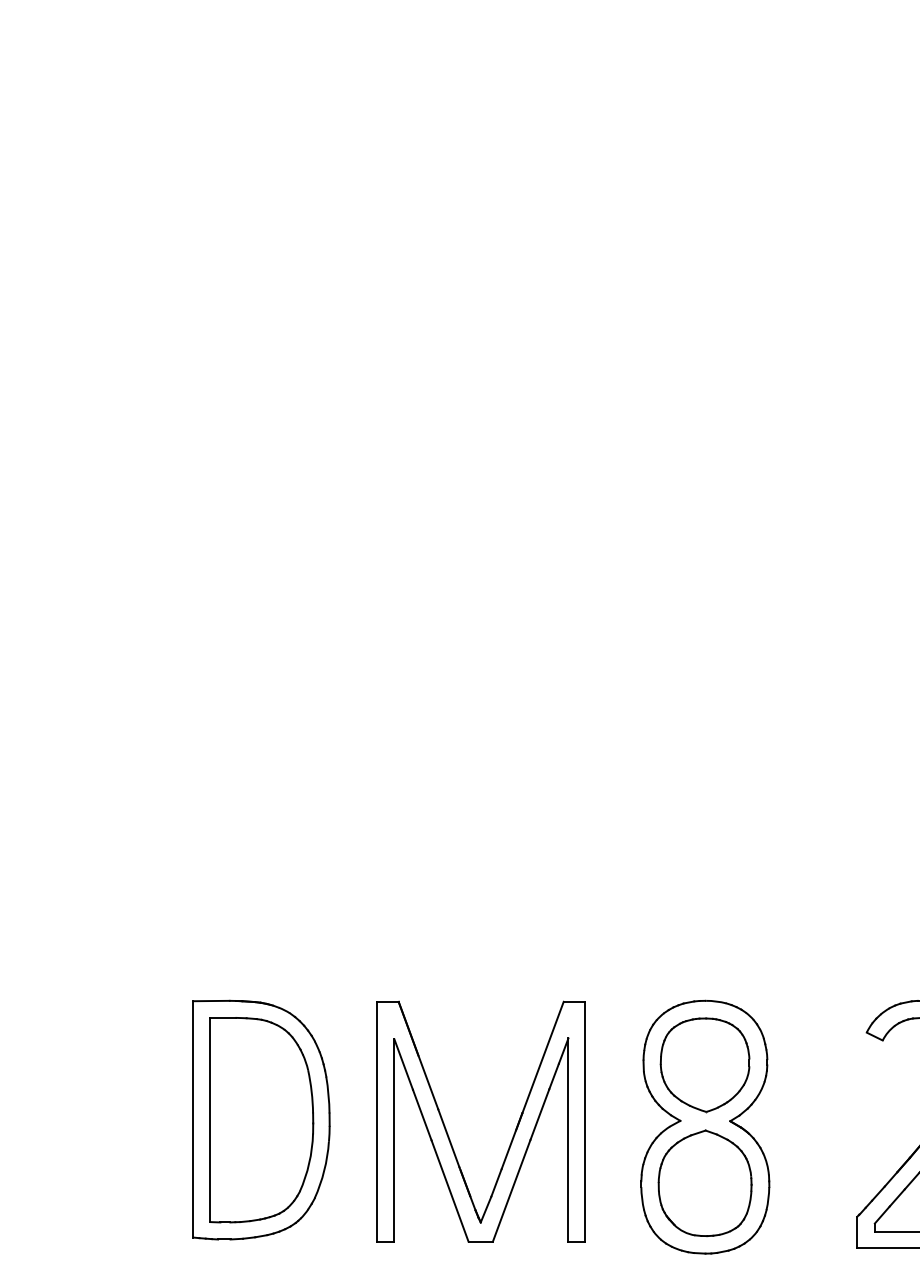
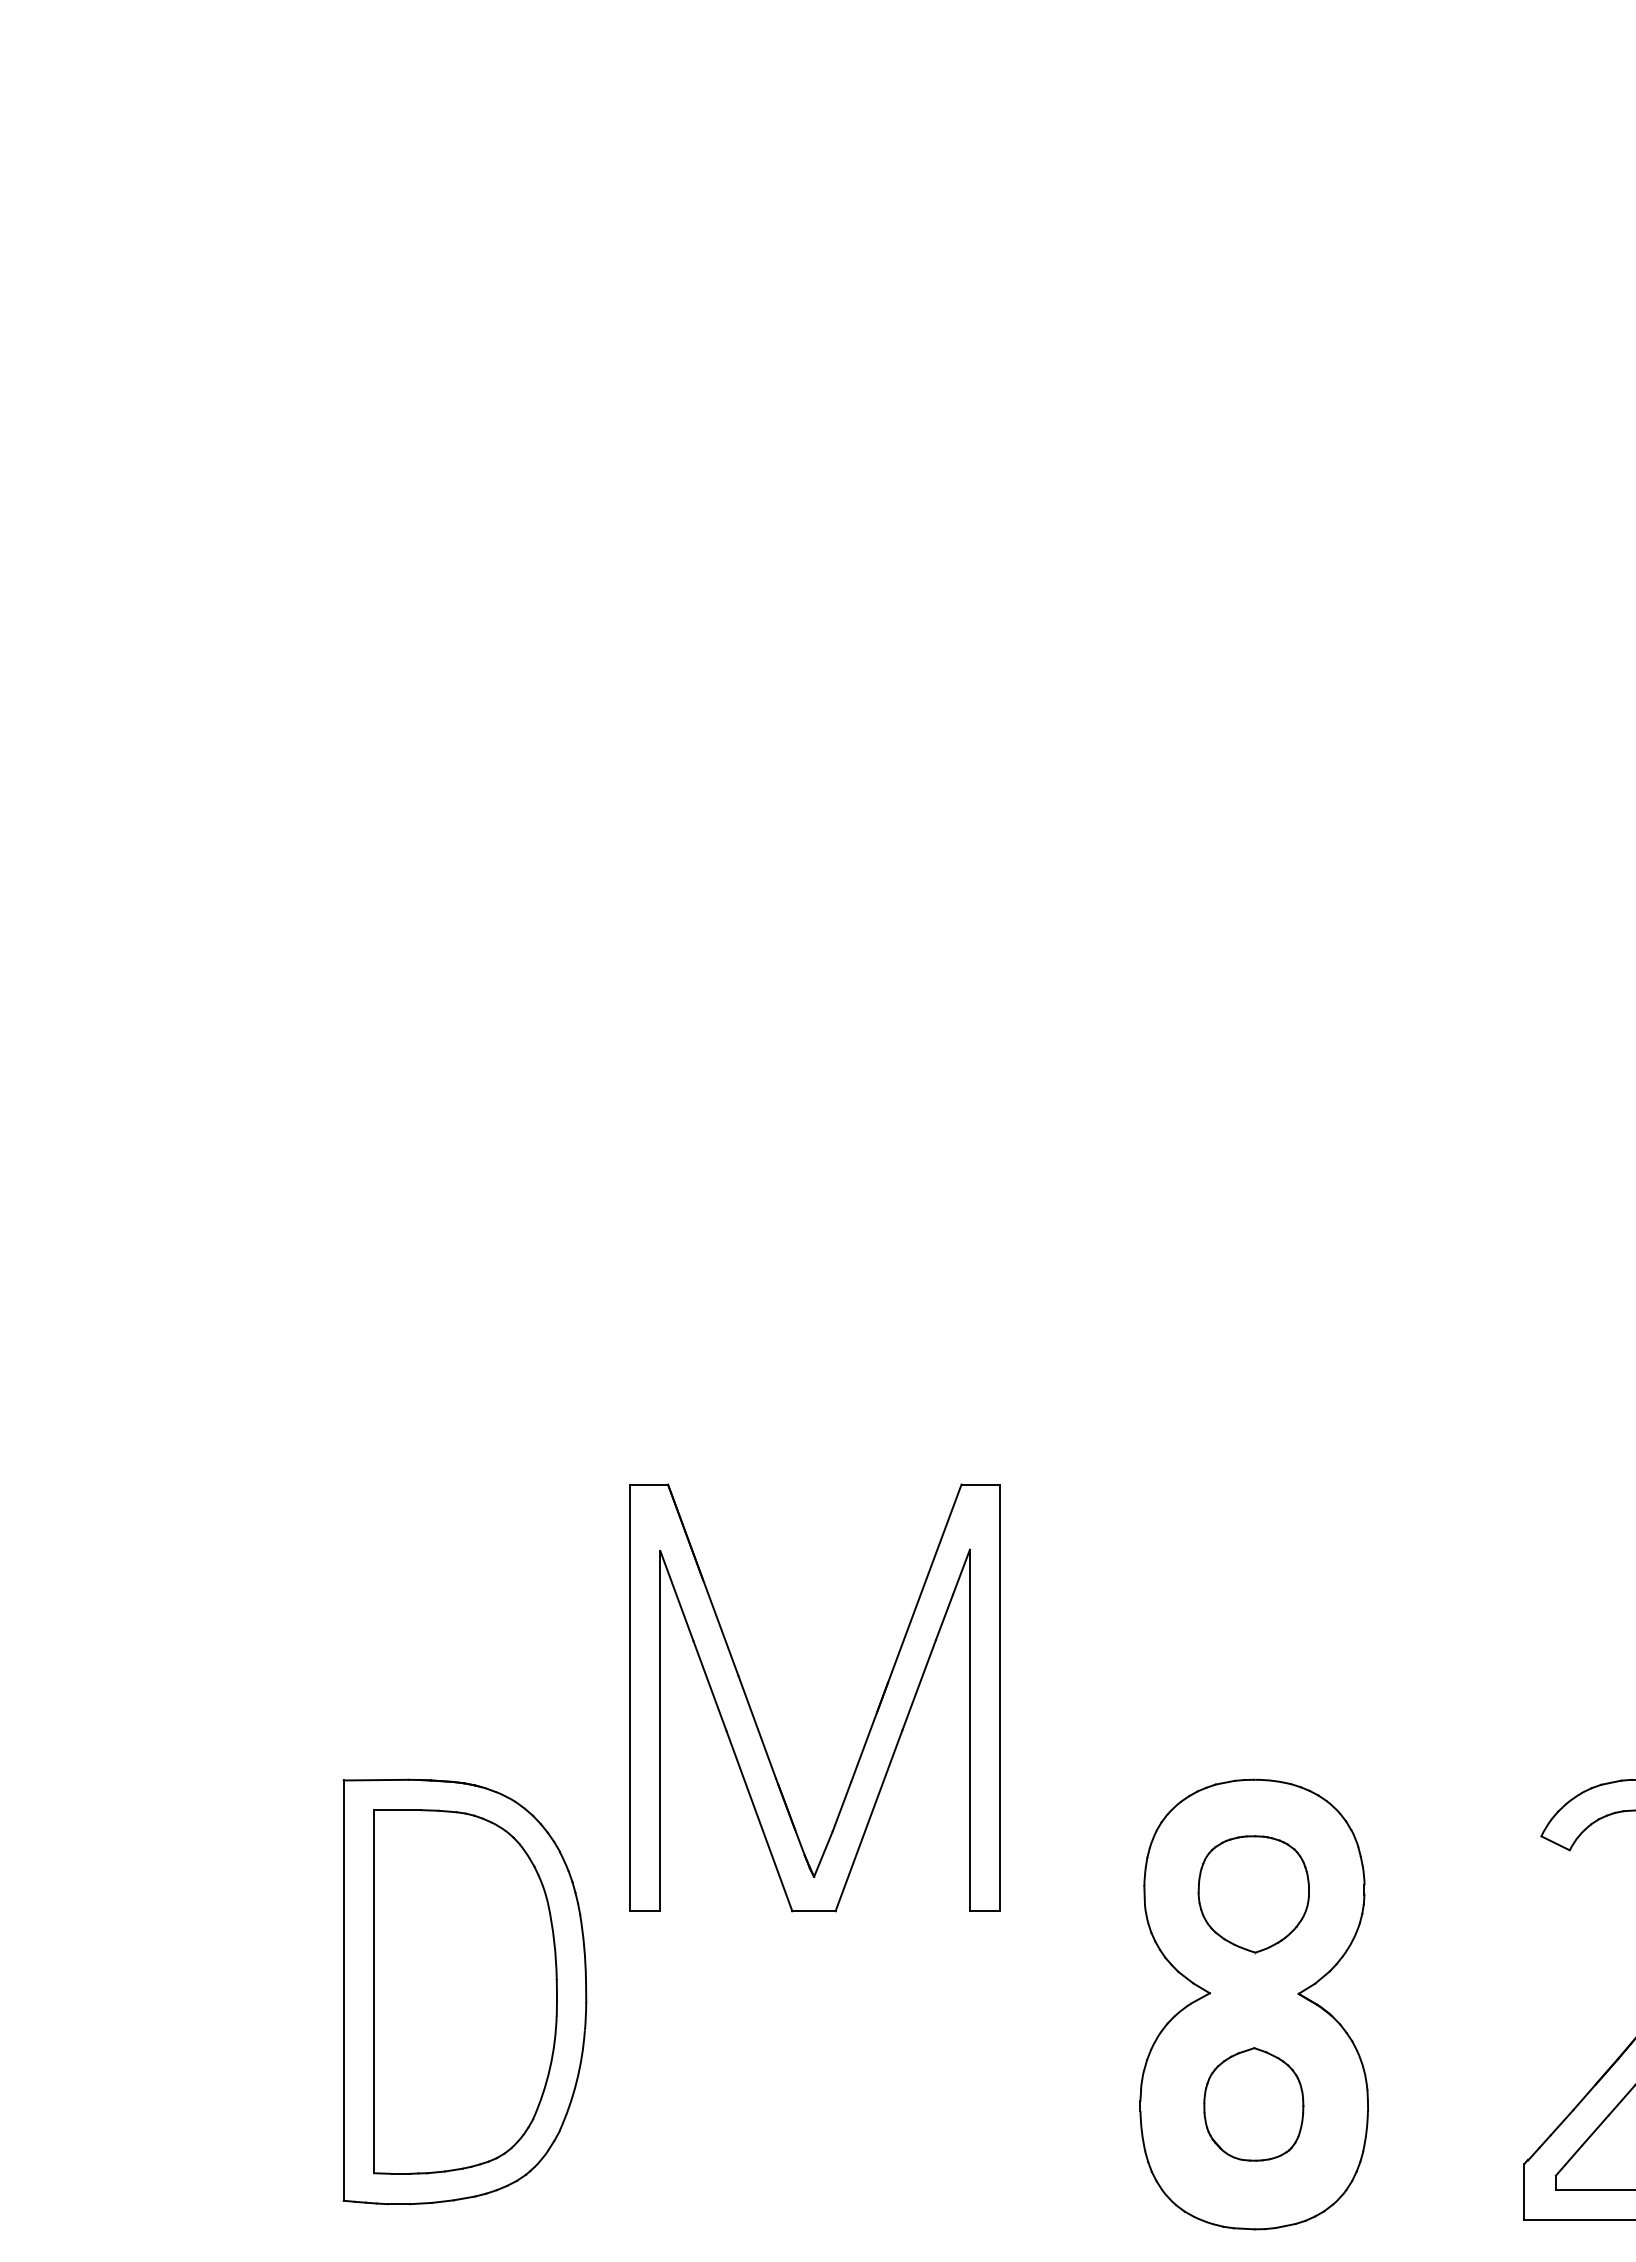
part: (704, 1065) -> (1252, 1894), size x0.7
part: (448, 1133) -> (756, 1718), moved
part: (704, 1183) -> (1252, 2104), size x0.6

